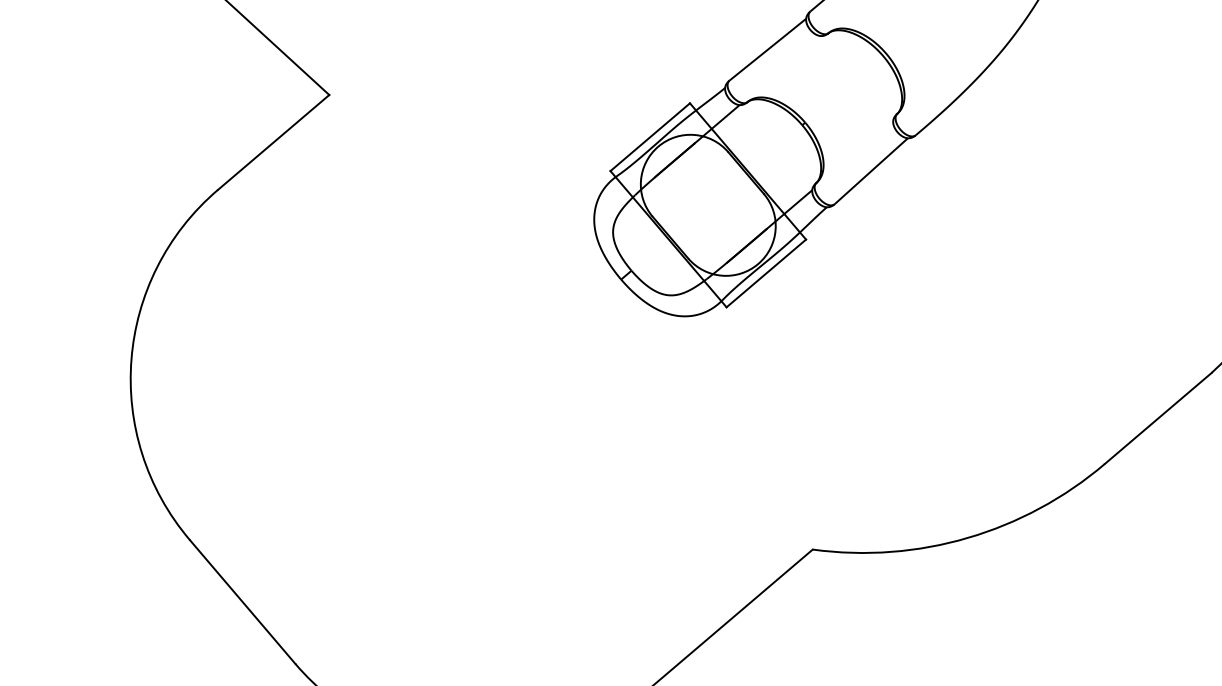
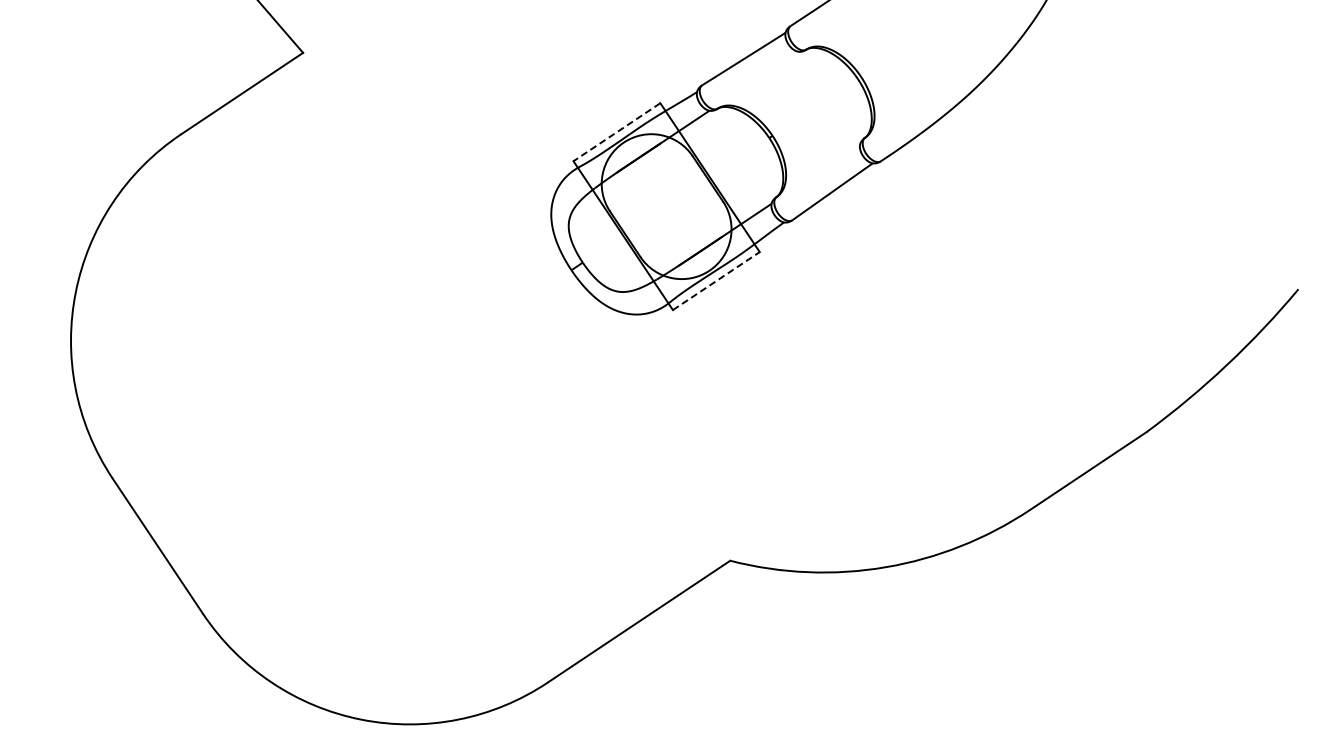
line: (649, 137) -> (616, 132), solid -> dashed
line: (766, 272) -> (716, 280), solid -> dashed

